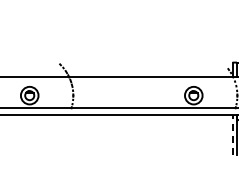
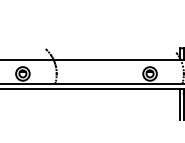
line: (232, 135) -> (180, 104), dashed -> solid

